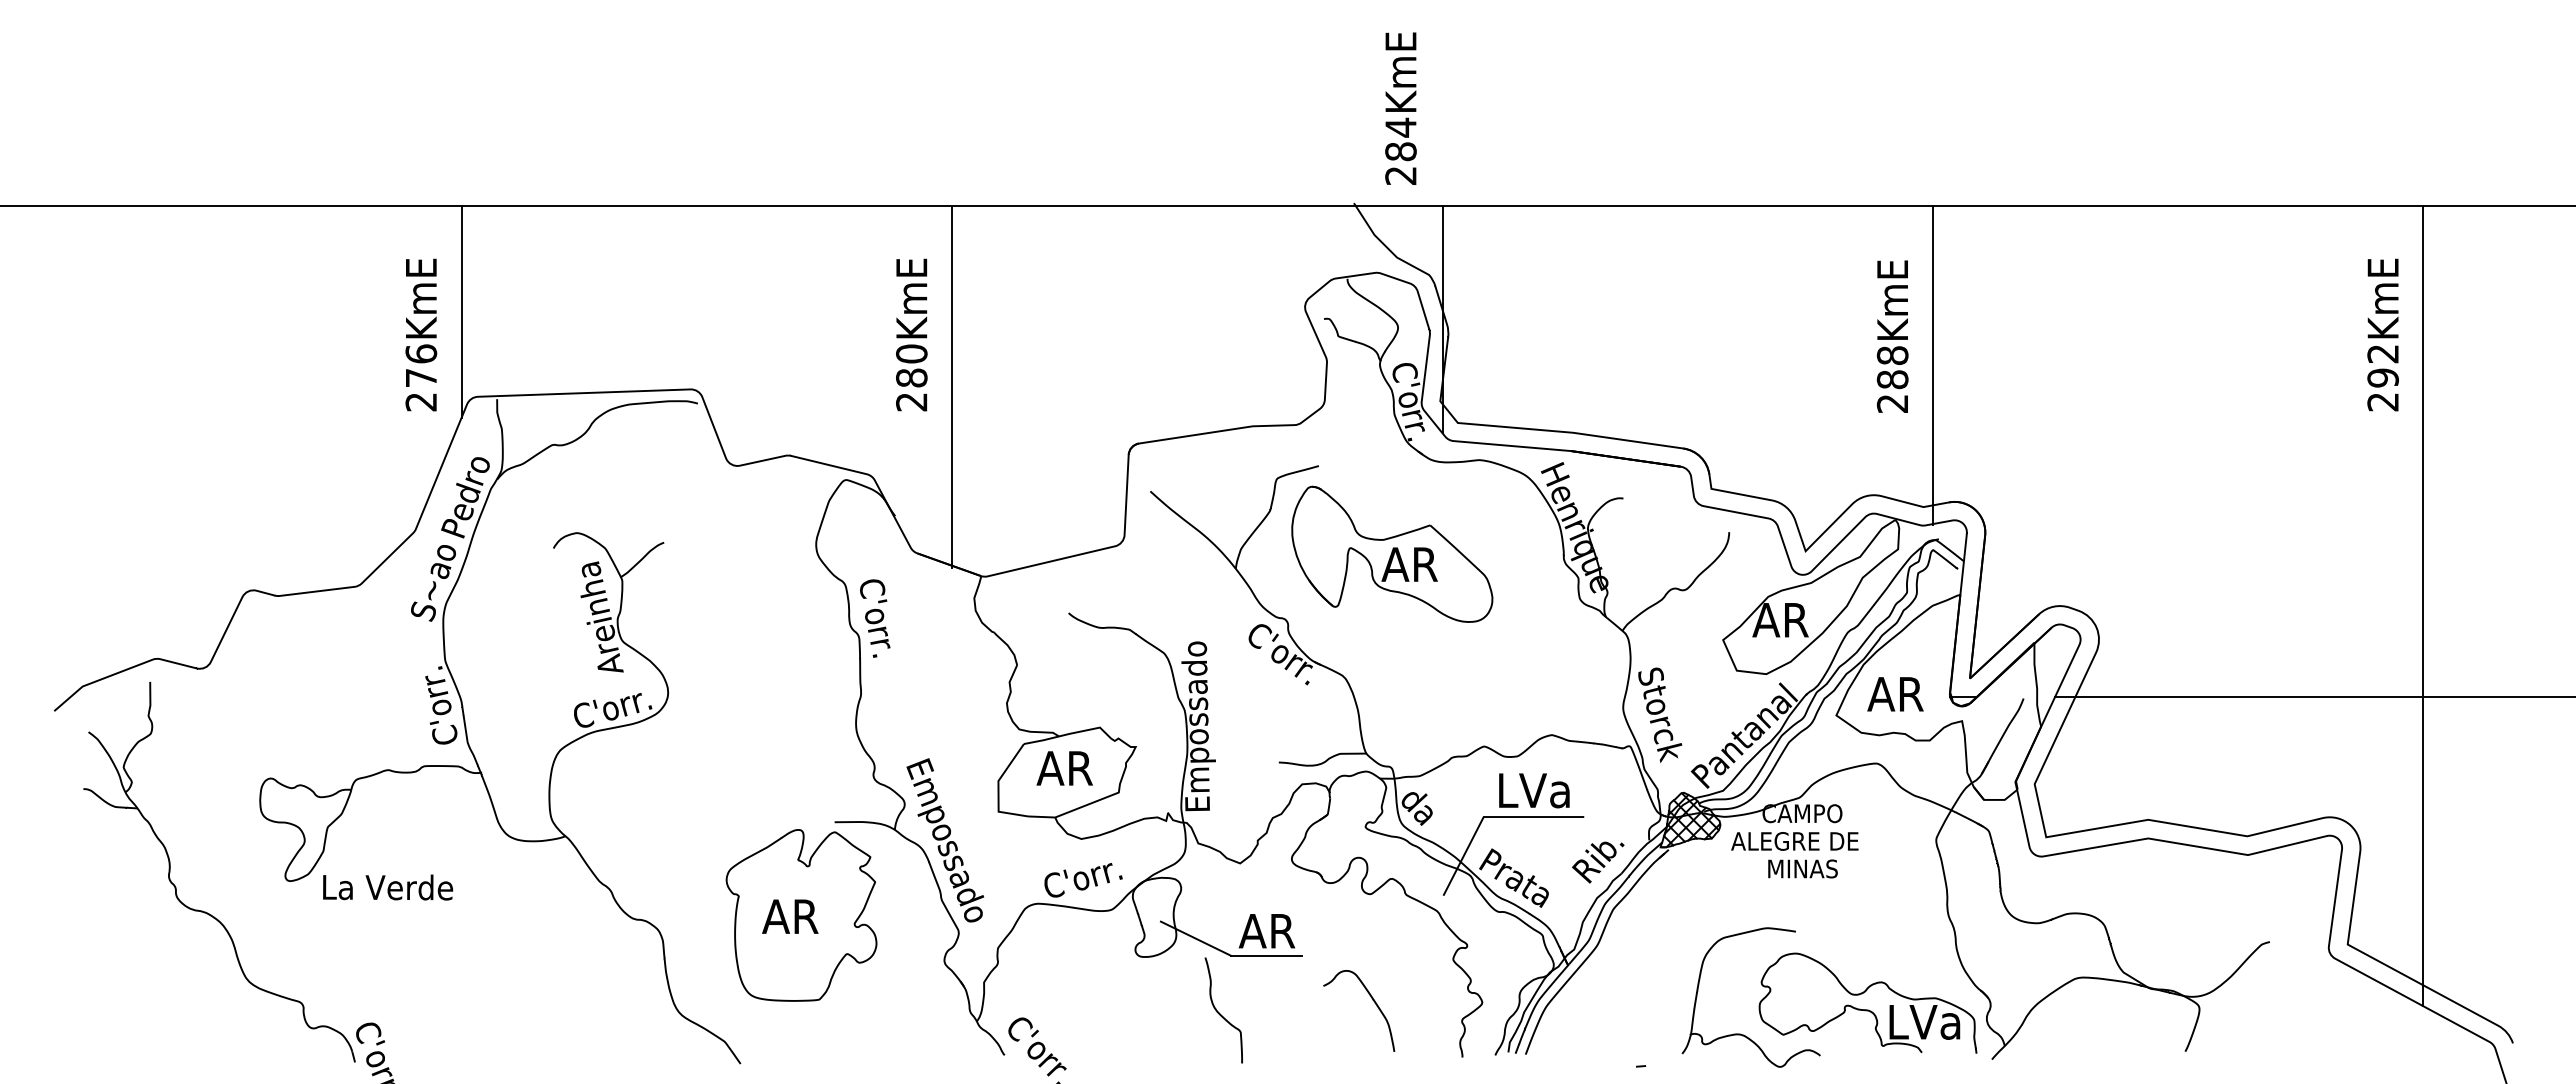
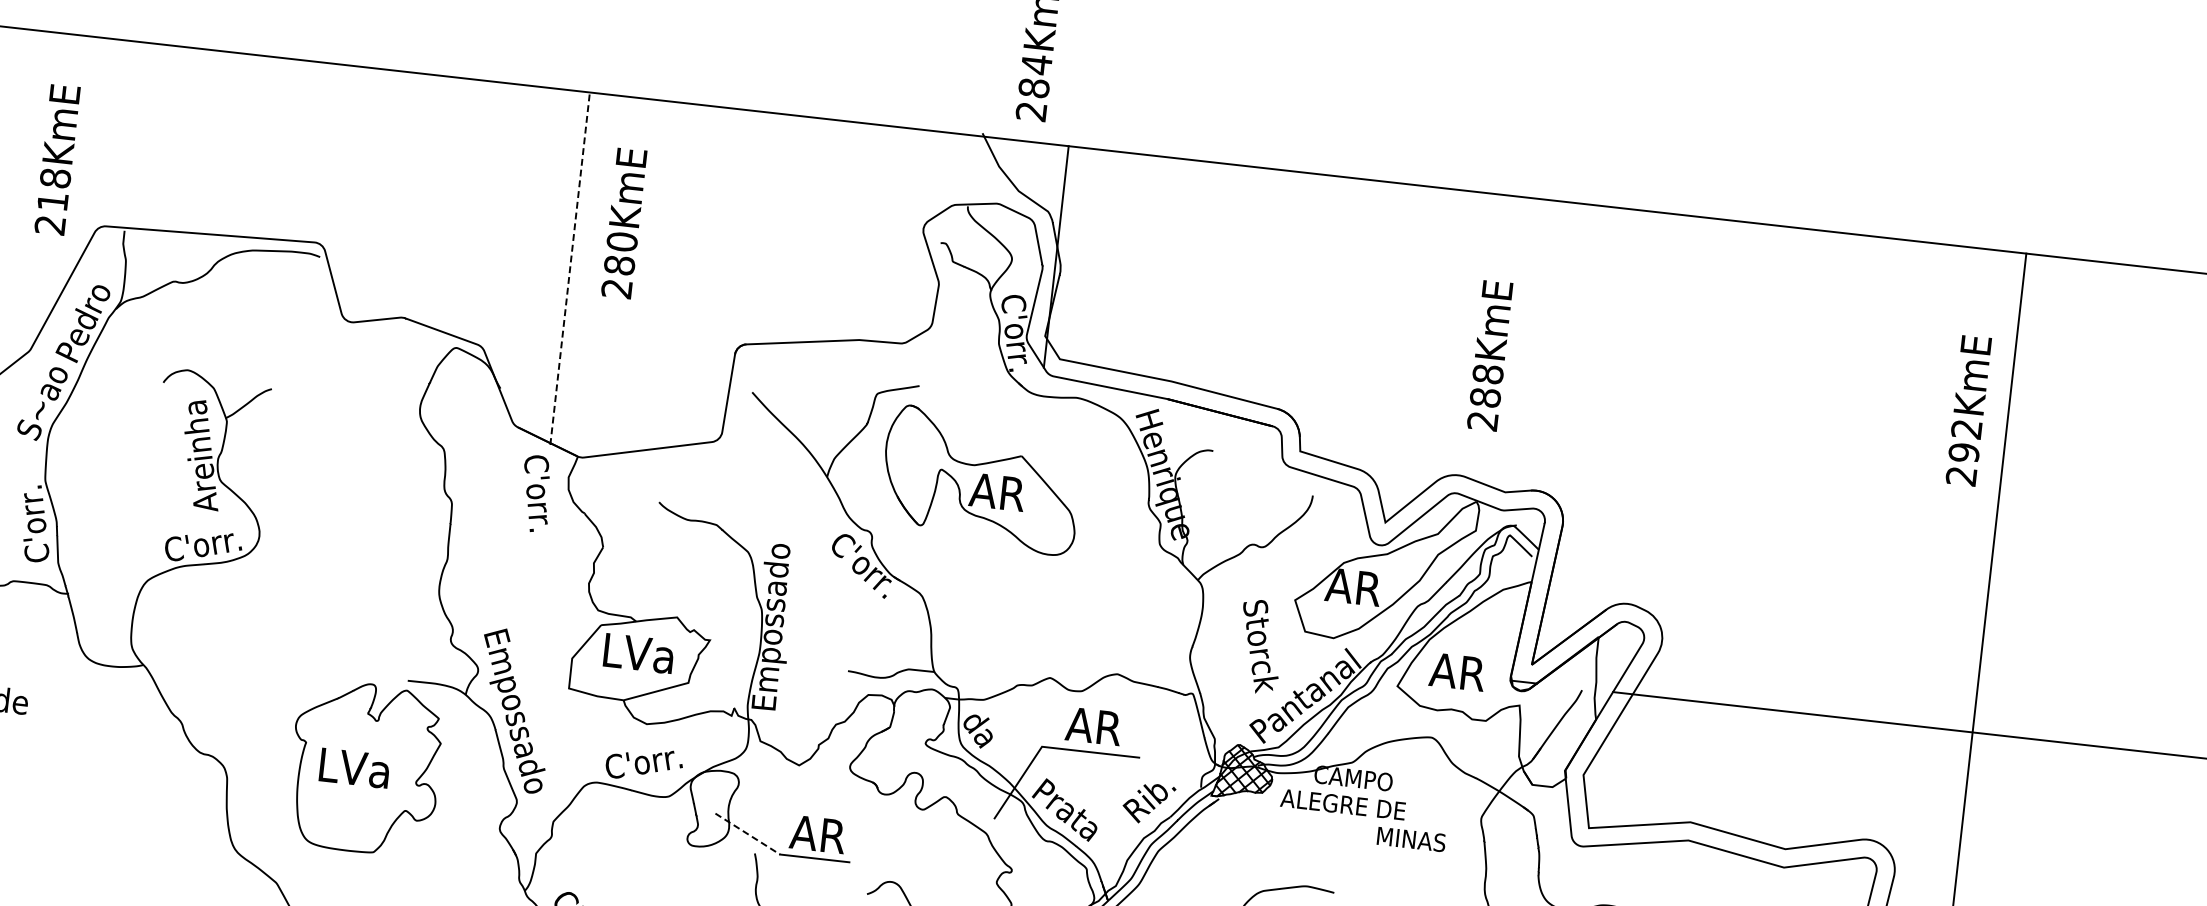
line: (461, 311) -> (99, 141), removed
text: (911, 334) -> (624, 222), moved
text: (2382, 334) -> (1968, 410), moved
text: (1892, 336) -> (1490, 355), moved
text: (421, 365) -> (54, 189), 276KmE -> 218KmE
line: (1933, 365) -> (1530, 355), removed
line: (952, 386) -> (570, 268), solid -> dashed
text: (875, 618) -> (536, 493), moved
text: (1660, 714) -> (1260, 646), moved
text: (1065, 768) -> (639, 653), AR -> LVa
text: (1534, 790) -> (1094, 726), LVa -> AR
text: (1802, 868) -> (1411, 839), moved
text: (790, 916) -> (354, 767), AR -> LVa
line: (1195, 938) -> (747, 833), solid -> dashed

